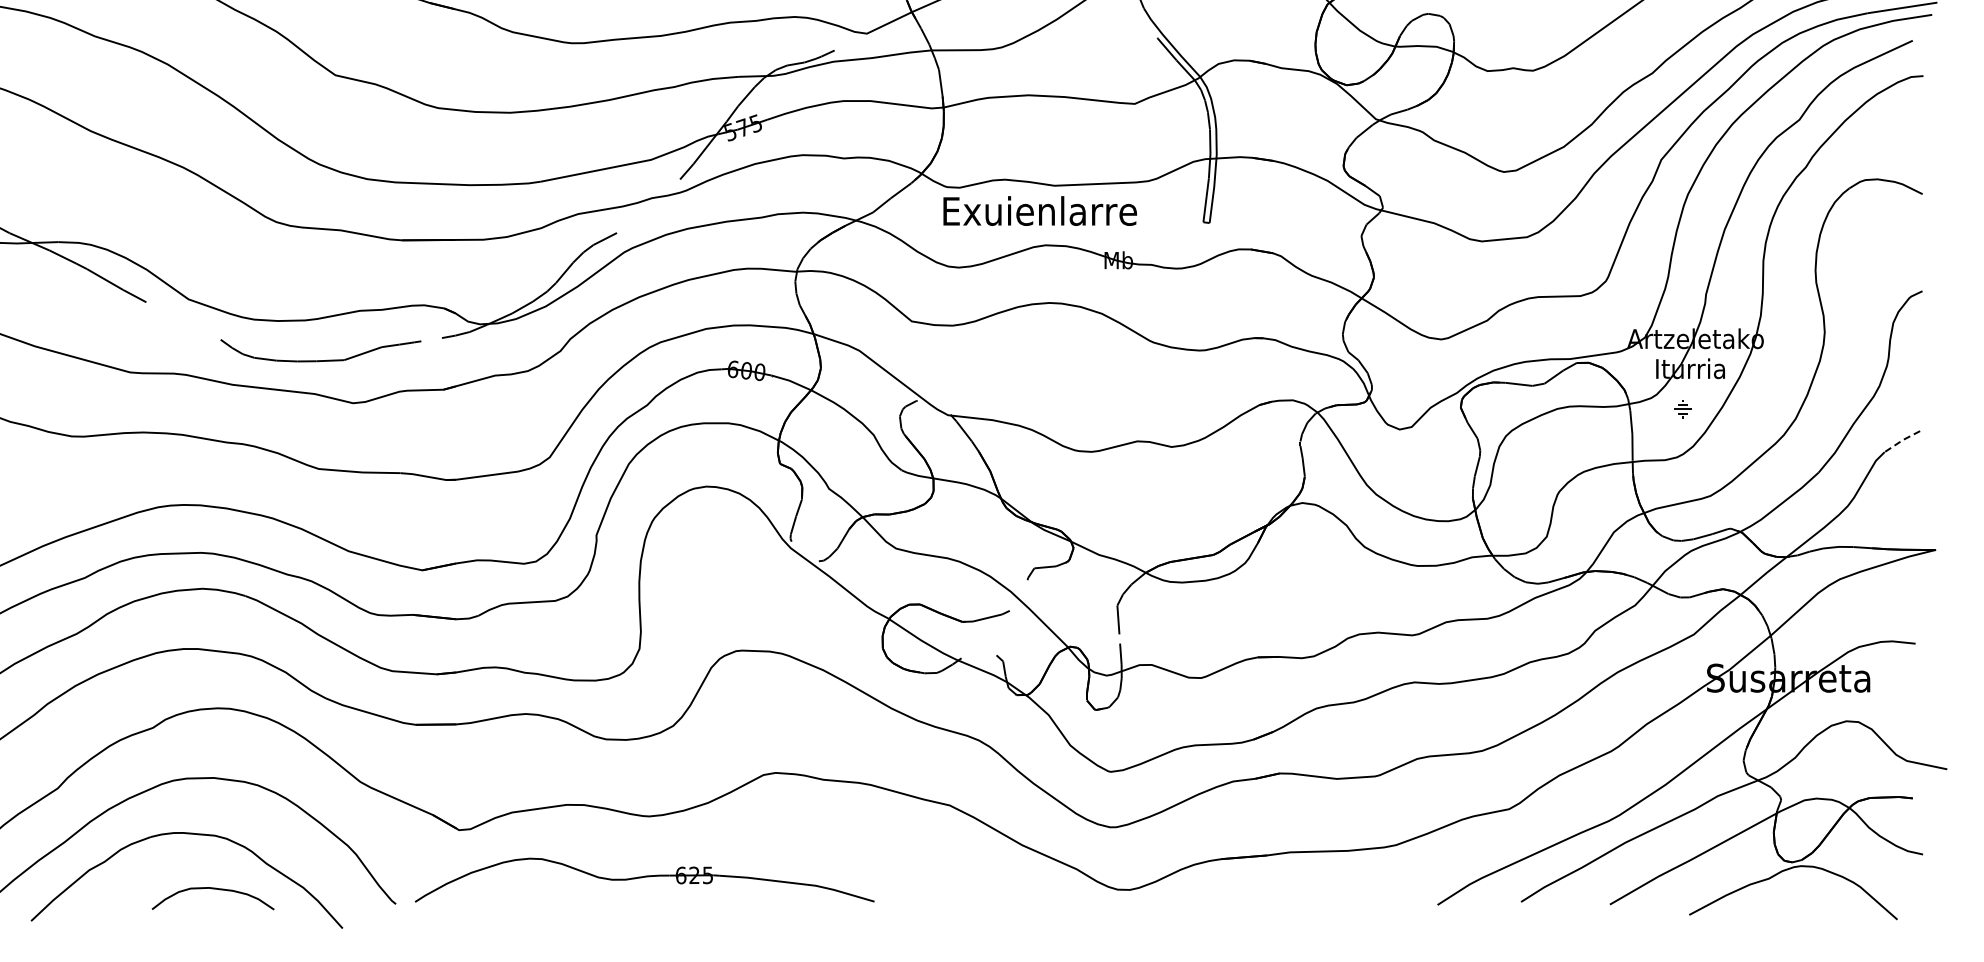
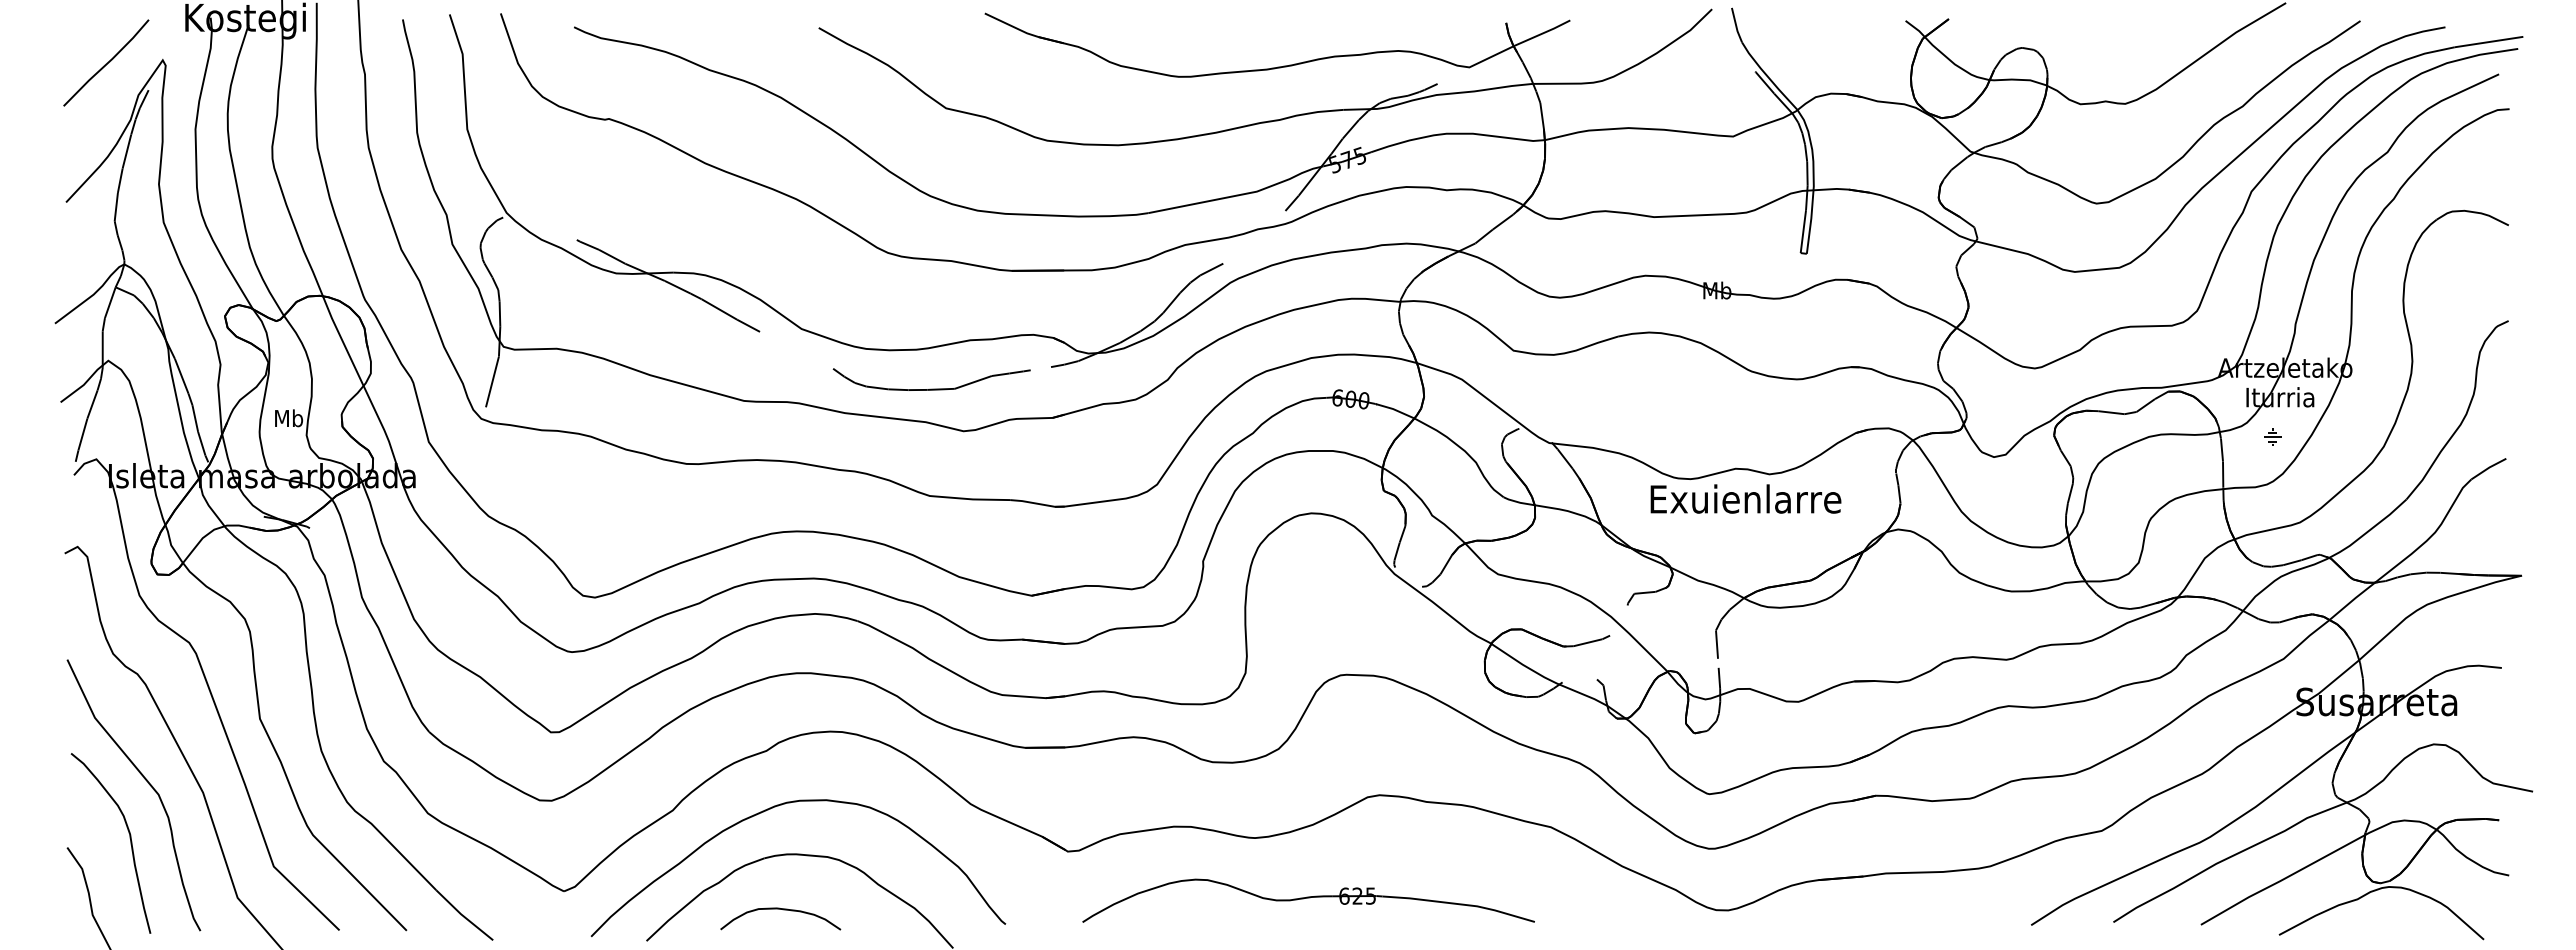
text: (1039, 210) -> (1745, 498), moved
line: (1902, 440) -> (2488, 467), dashed -> solid
part: (644, 879) -> (1308, 900), moved
curve: (215, 890) -> (783, 910), moved

